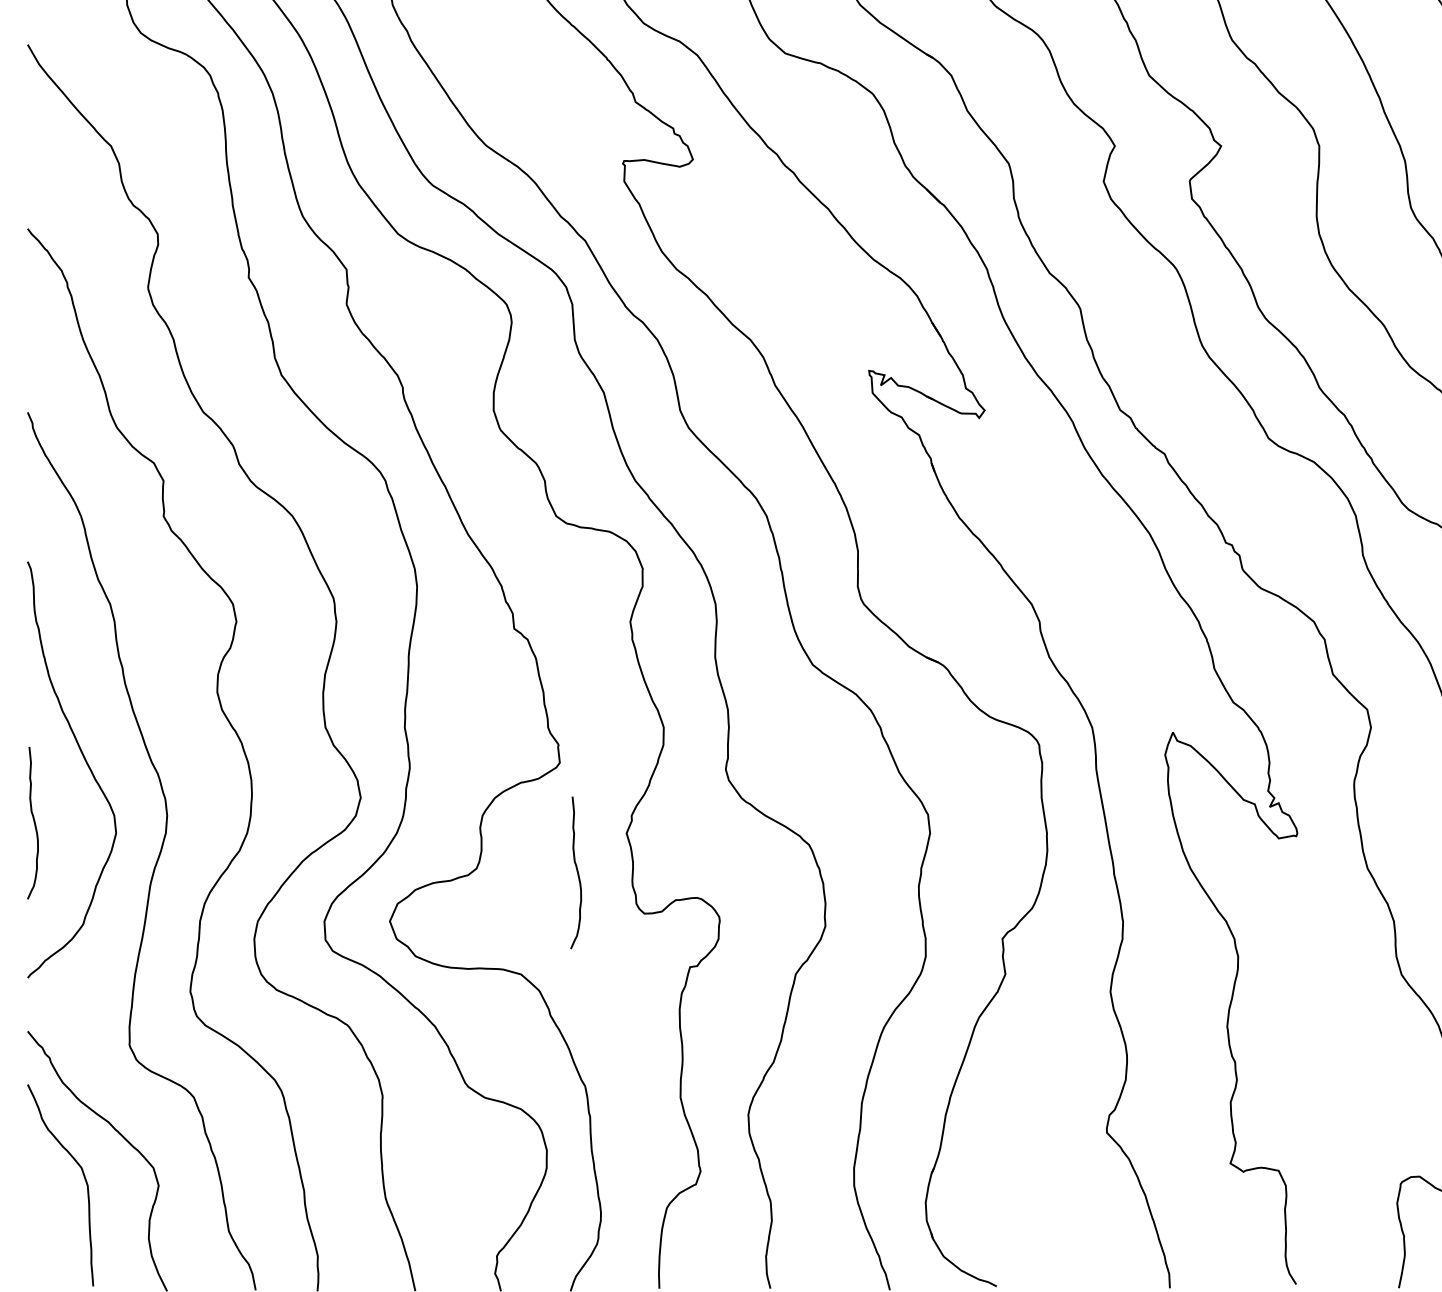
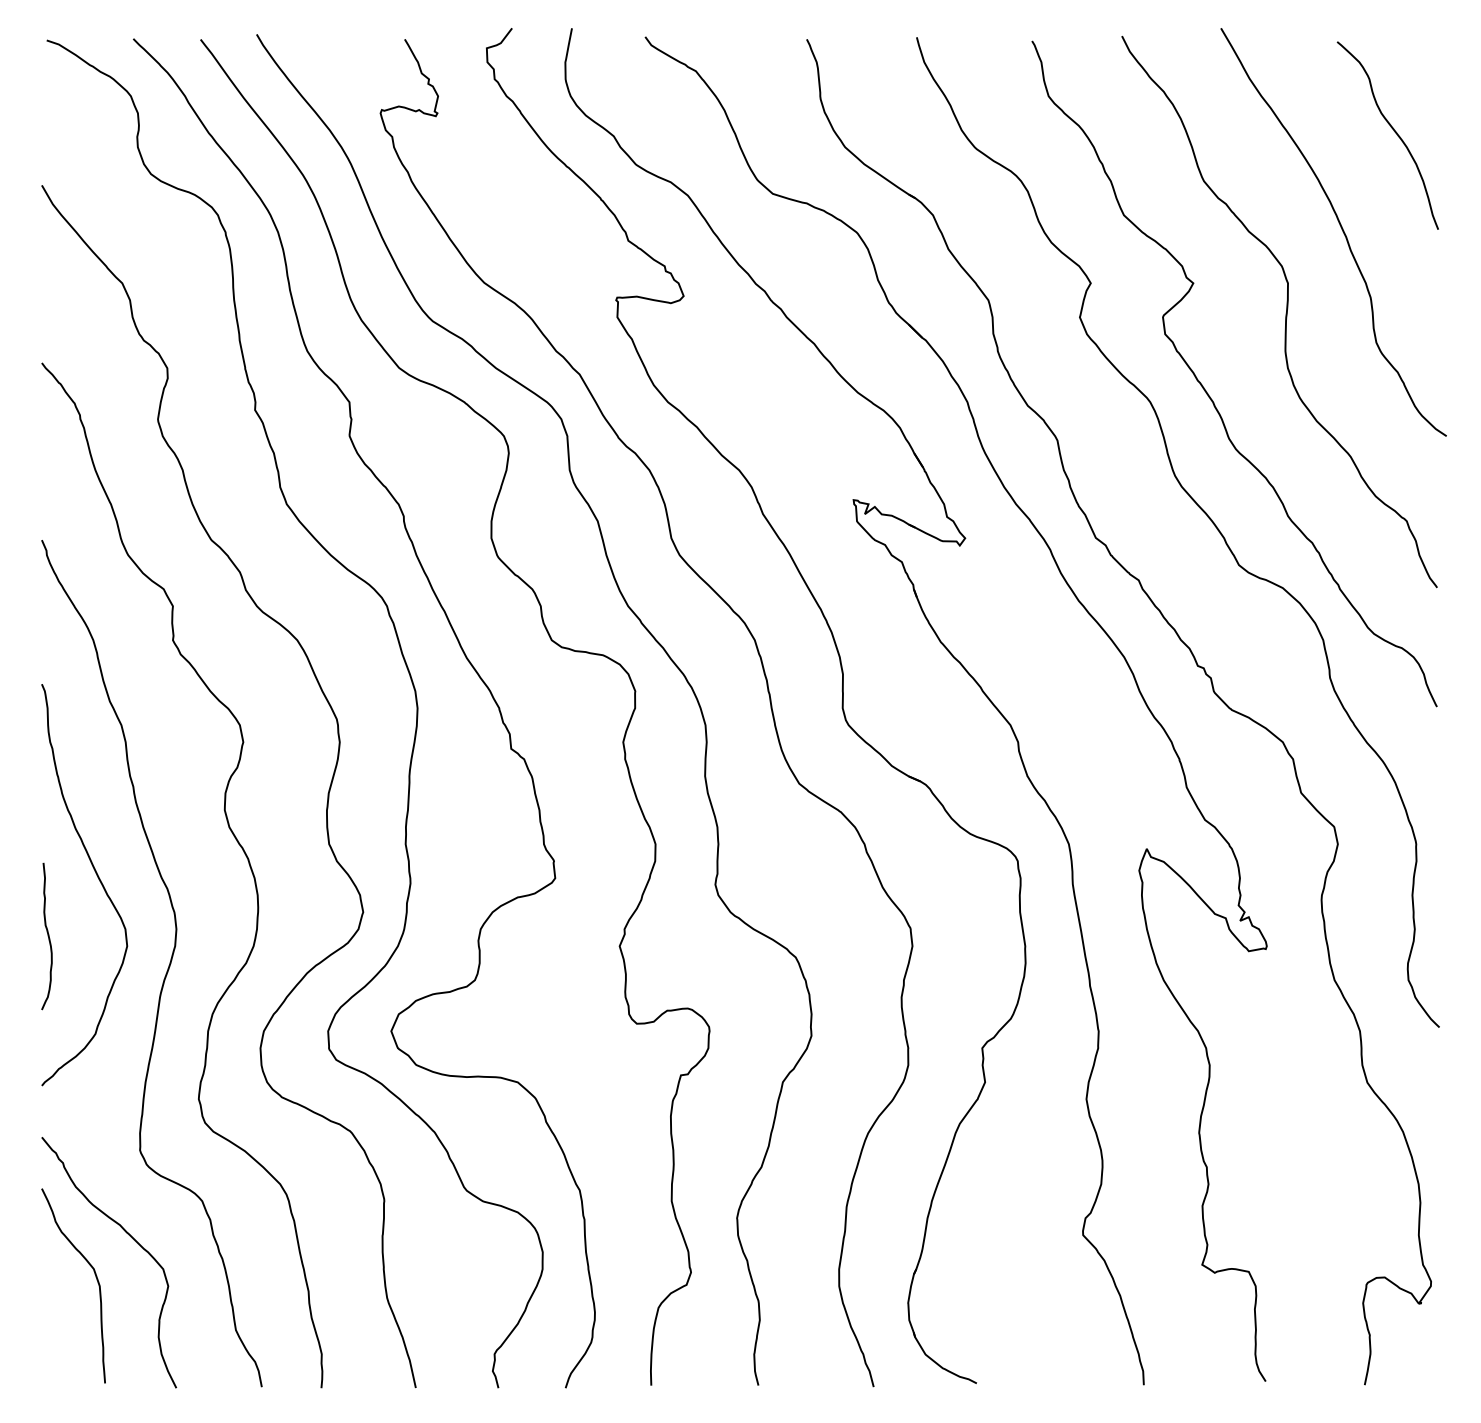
curve: (576, 872) -> (571, 984), removed

